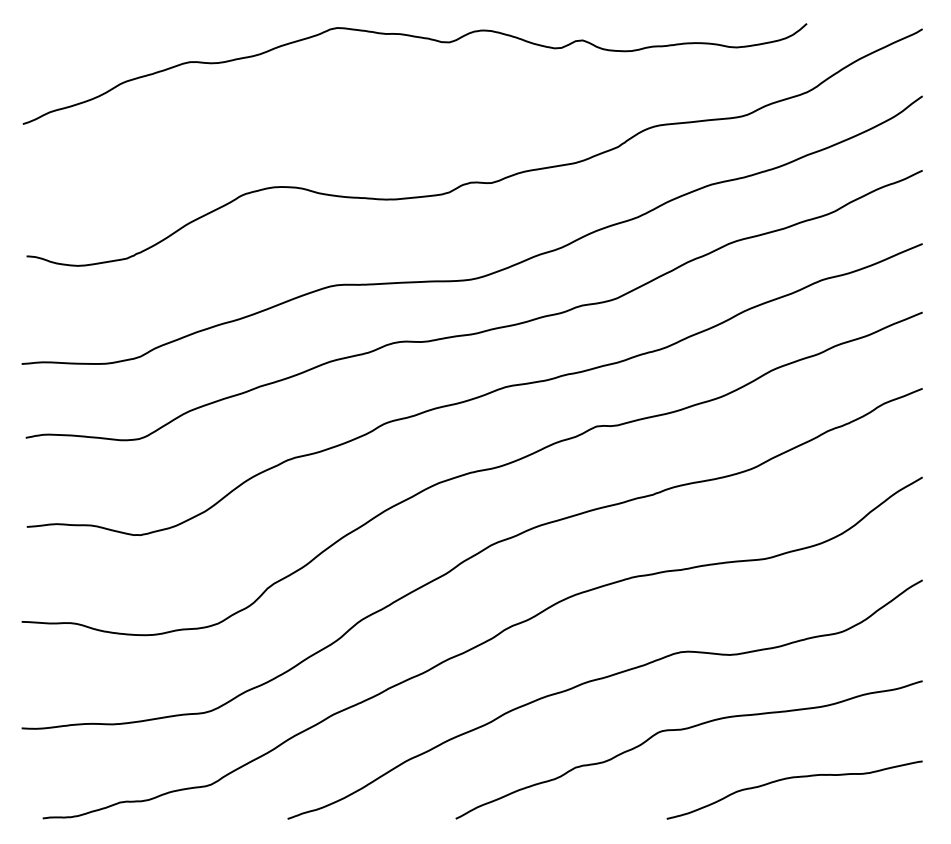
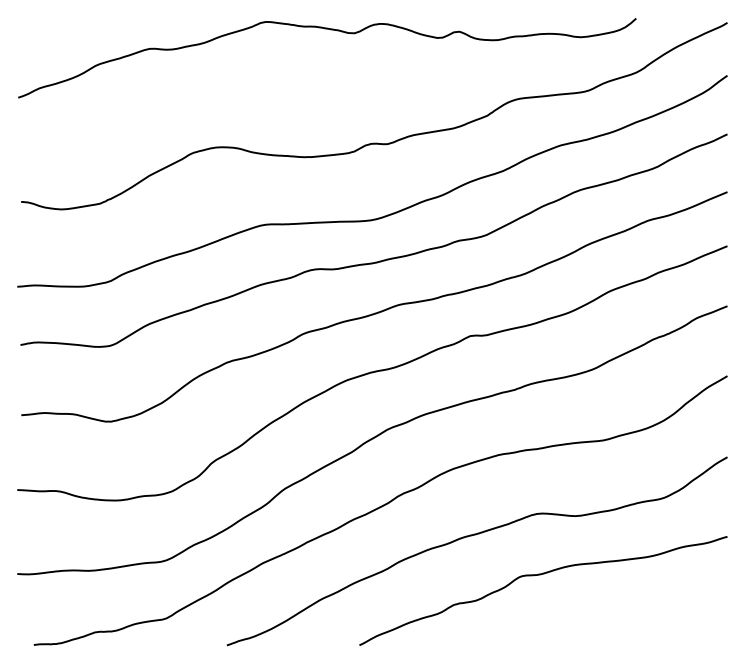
curve: (794, 778) -> (626, 613), removed

